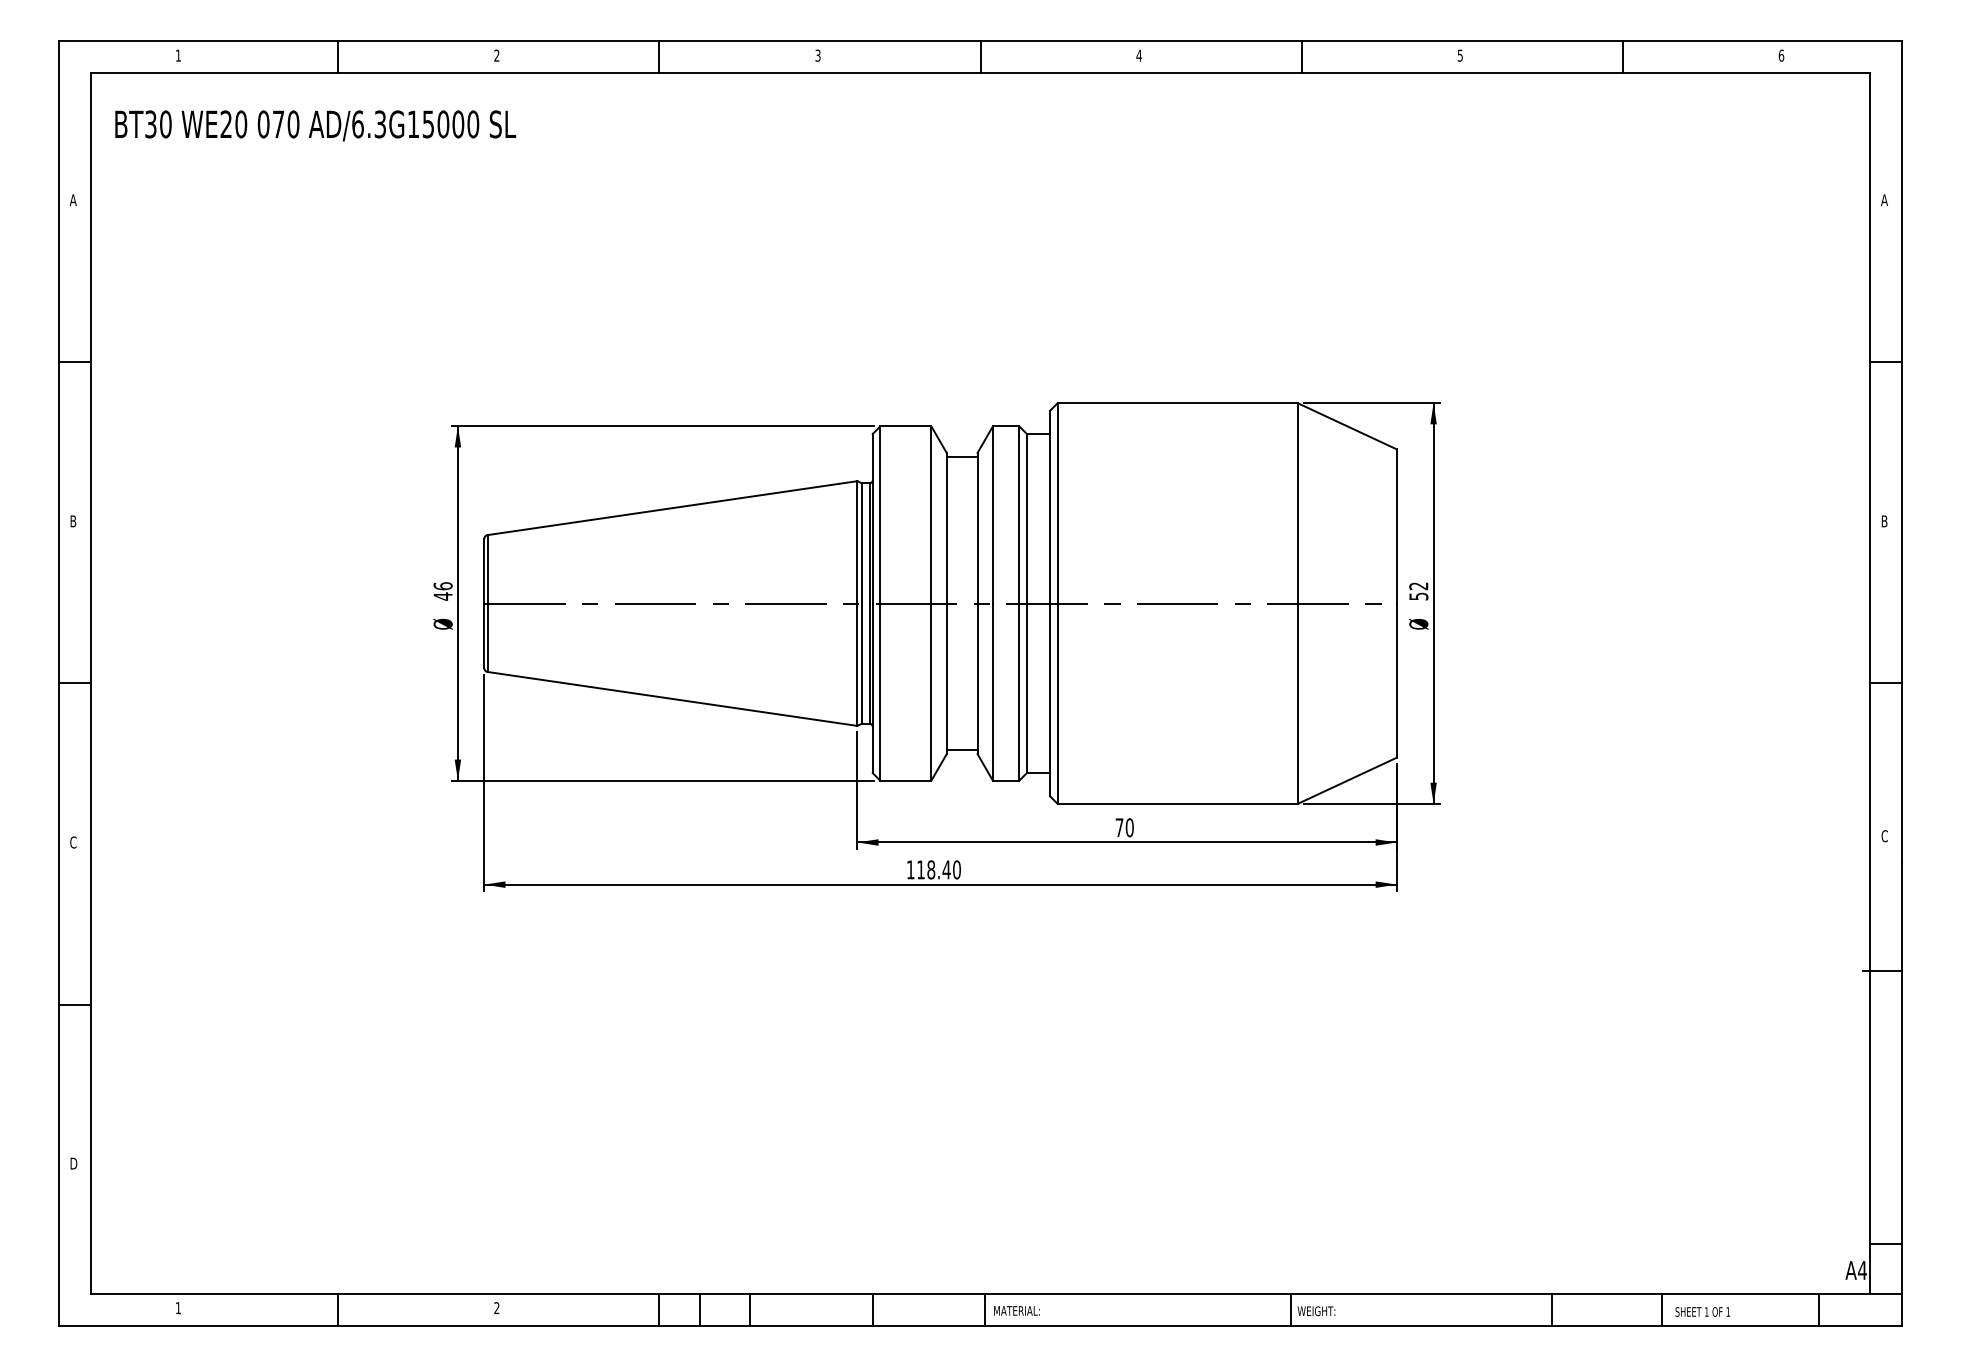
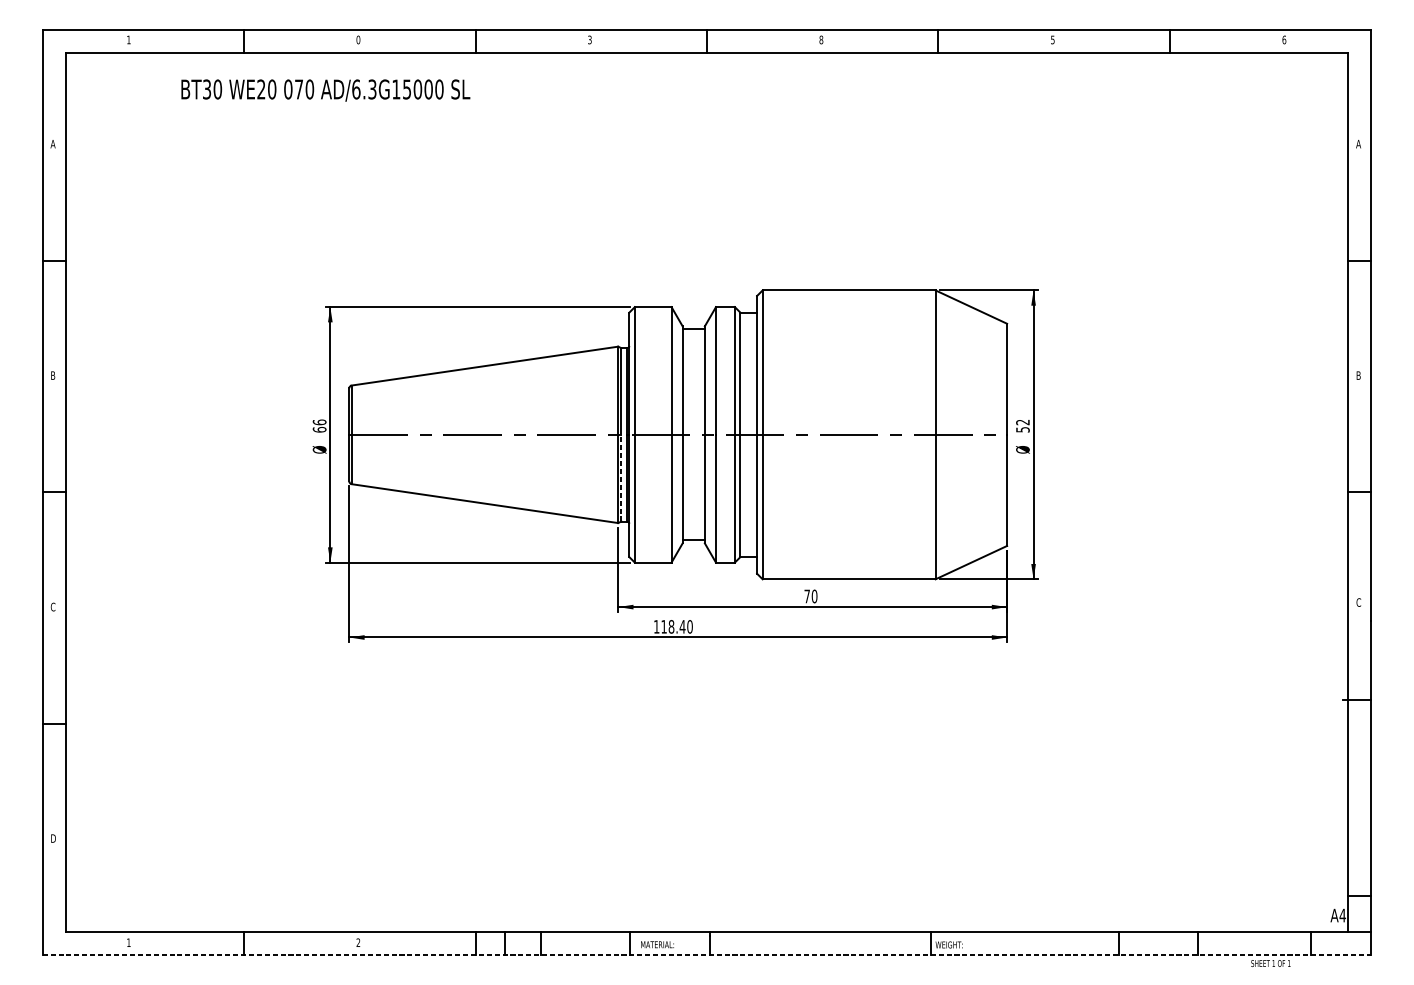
text: (496, 55) -> (358, 39), 2 -> 0
text: (1138, 55) -> (820, 39), 4 -> 8
text: (315, 125) -> (325, 90), moved
text: (442, 596) -> (319, 429), 46 -> 66
line: (861, 663) -> (621, 478), solid -> dashed
text: (1016, 1310) -> (657, 944), moved
text: (1702, 1311) -> (1270, 963), moved
line: (980, 1325) -> (707, 955), solid -> dashed

